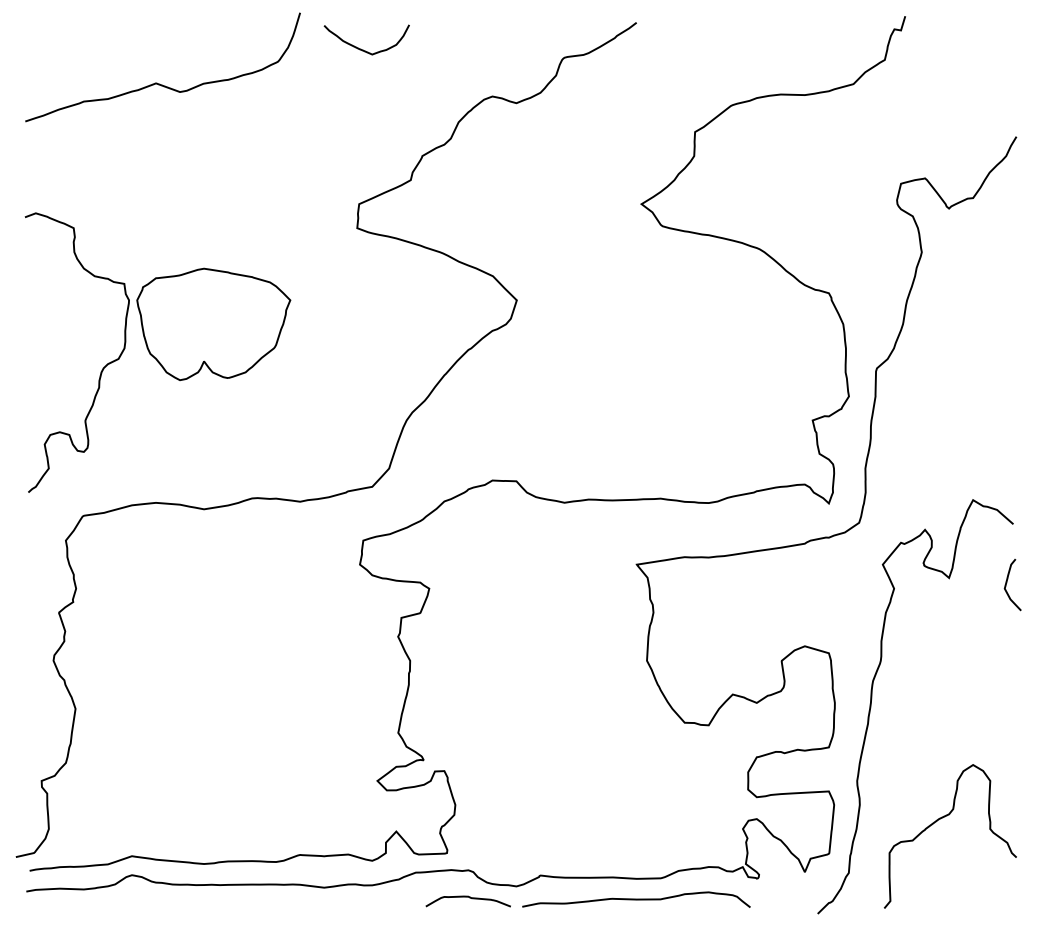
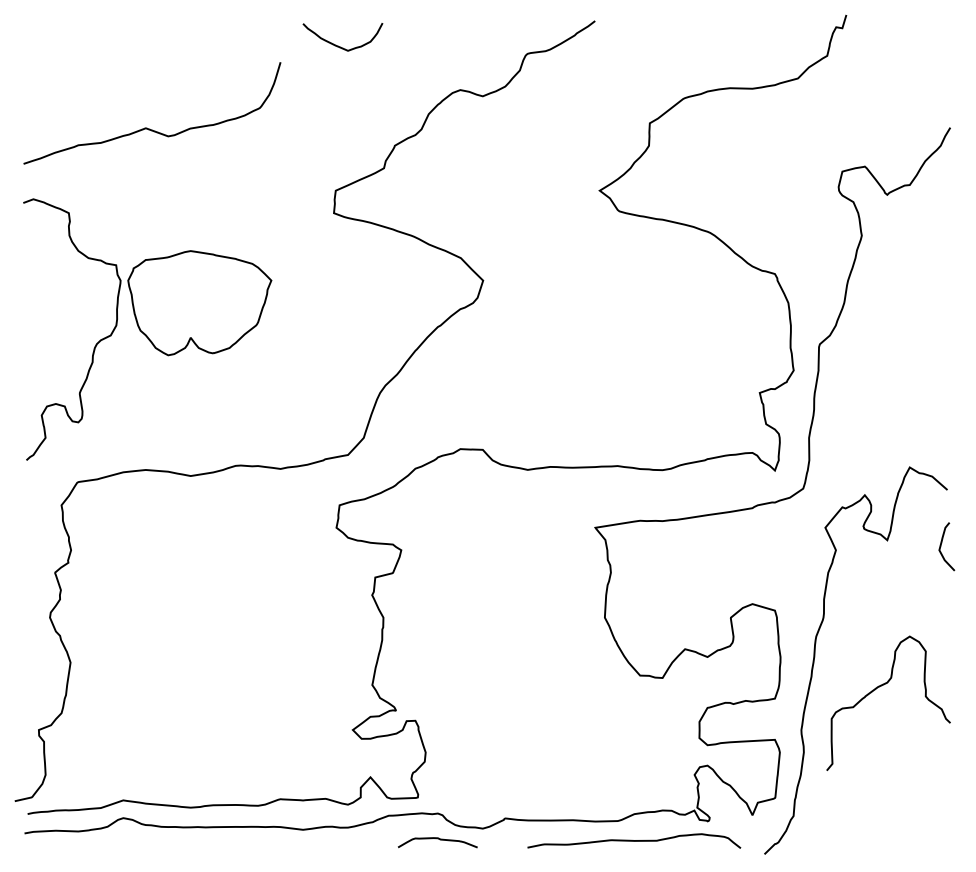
curve: (157, 82) -> (147, 127), moved
curve: (936, 822) -> (875, 690), moved
curve: (636, 899) -> (634, 840), moved

